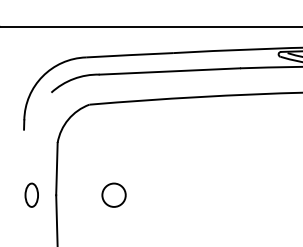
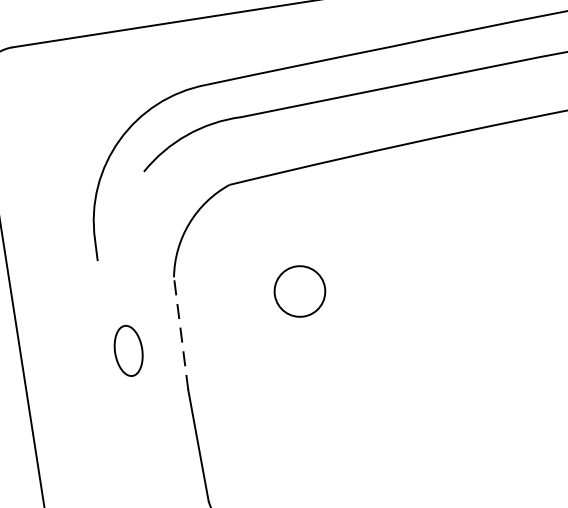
line: (56, 168) -> (180, 332), solid -> dashed
part: (31, 194) -> (127, 349), moved
circle: (113, 194) -> (298, 290), moved

